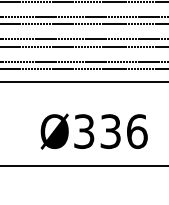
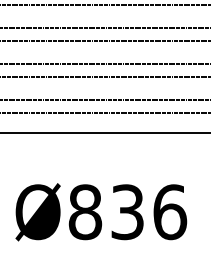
text: (84, 131) -> (85, 212), Ø336 -> Ø836

